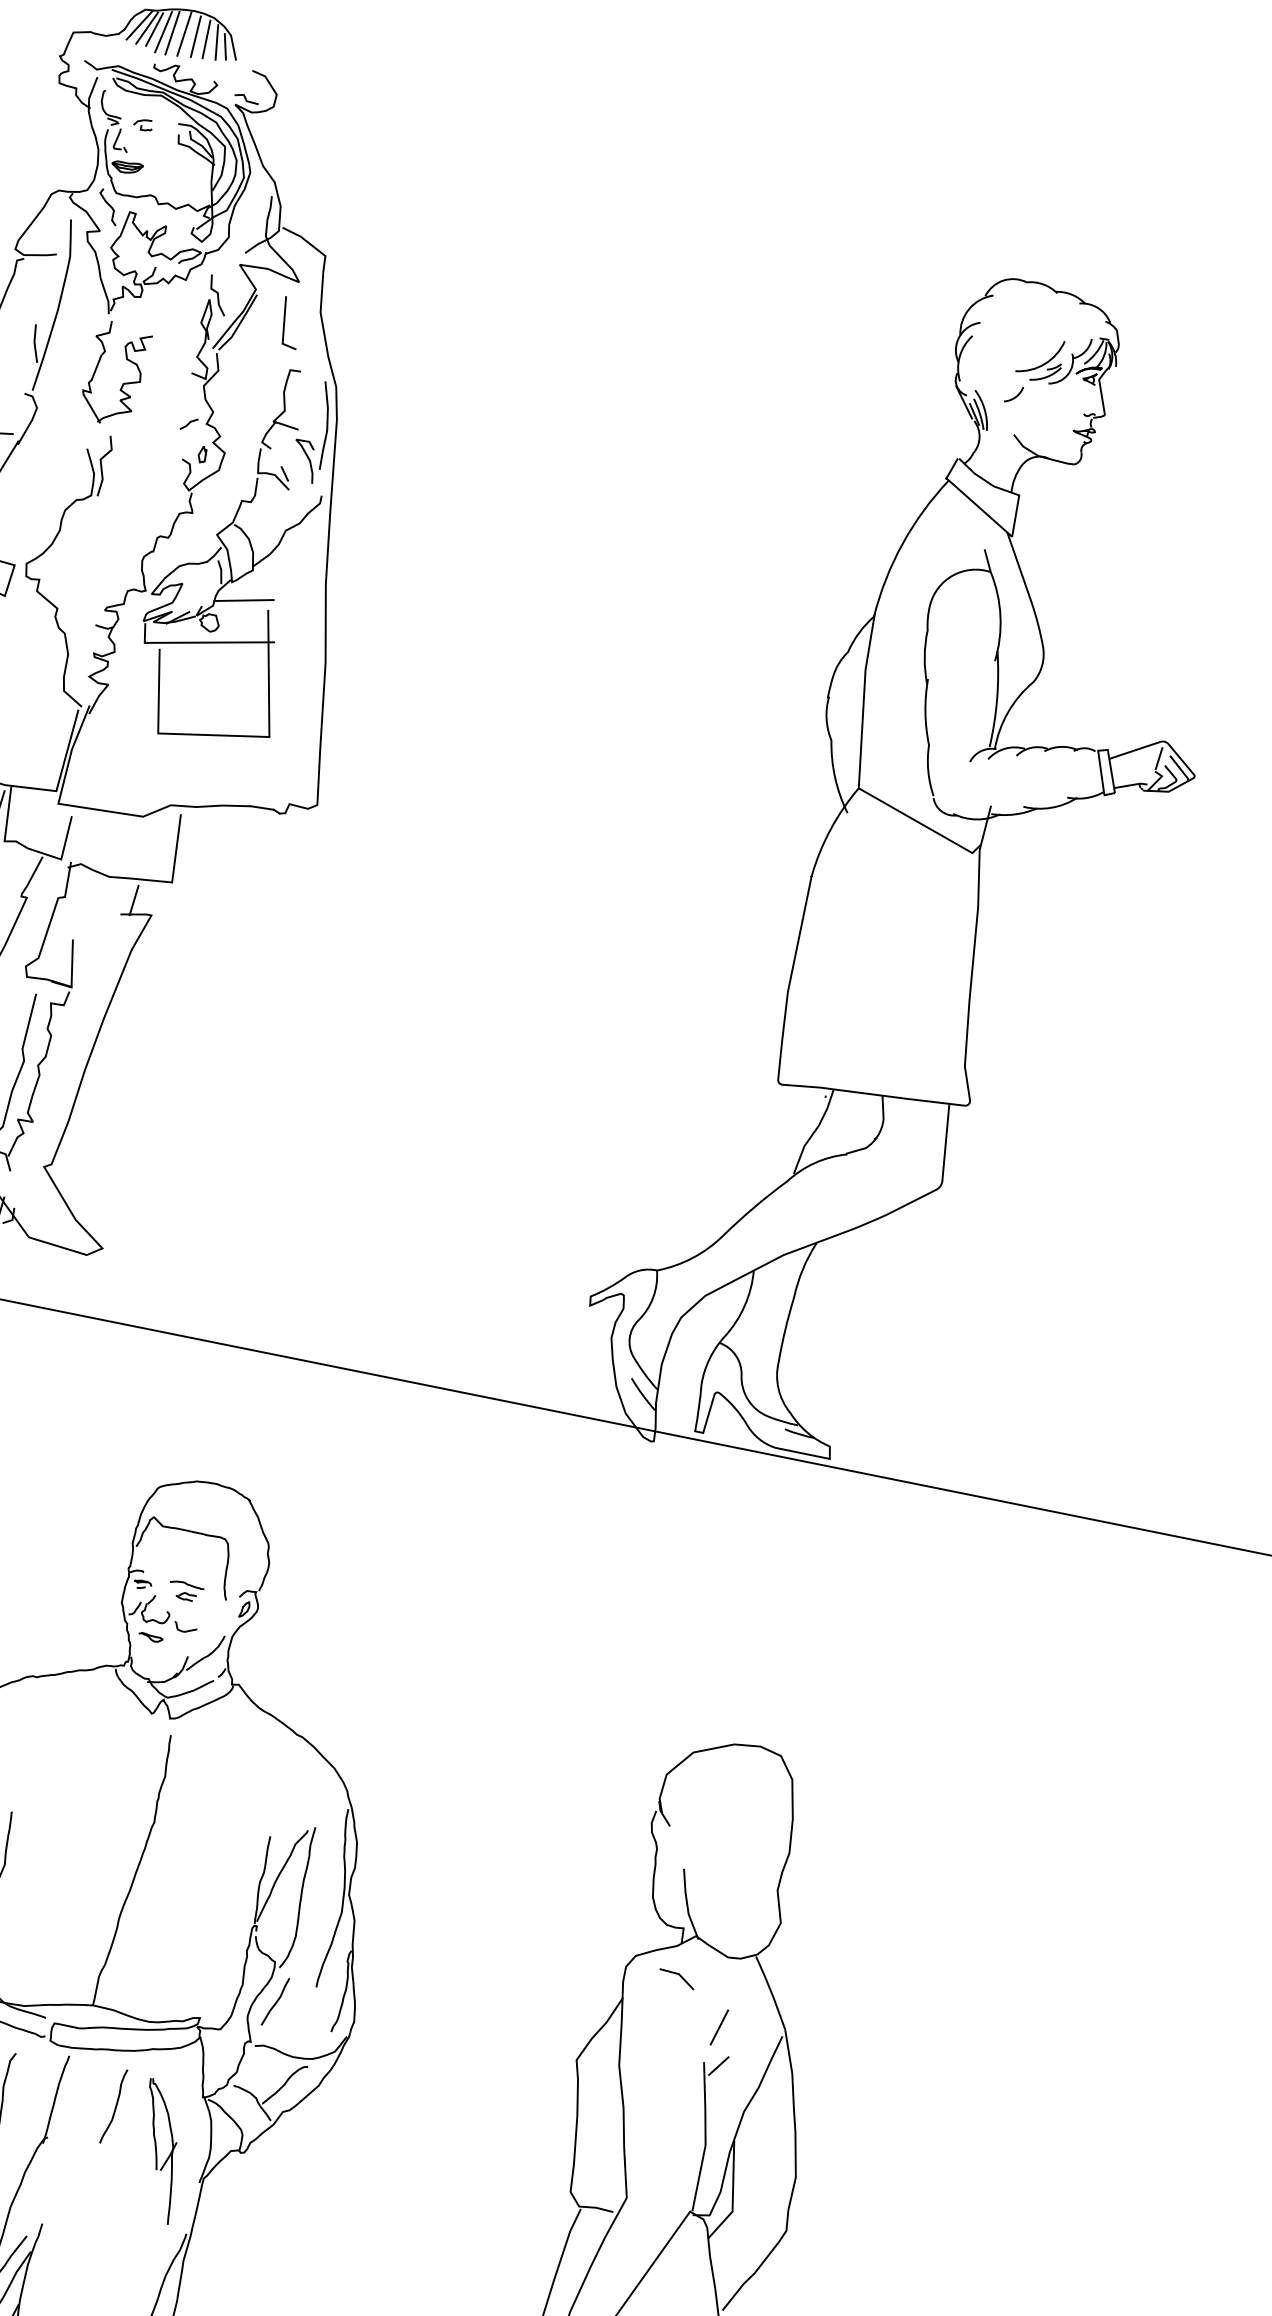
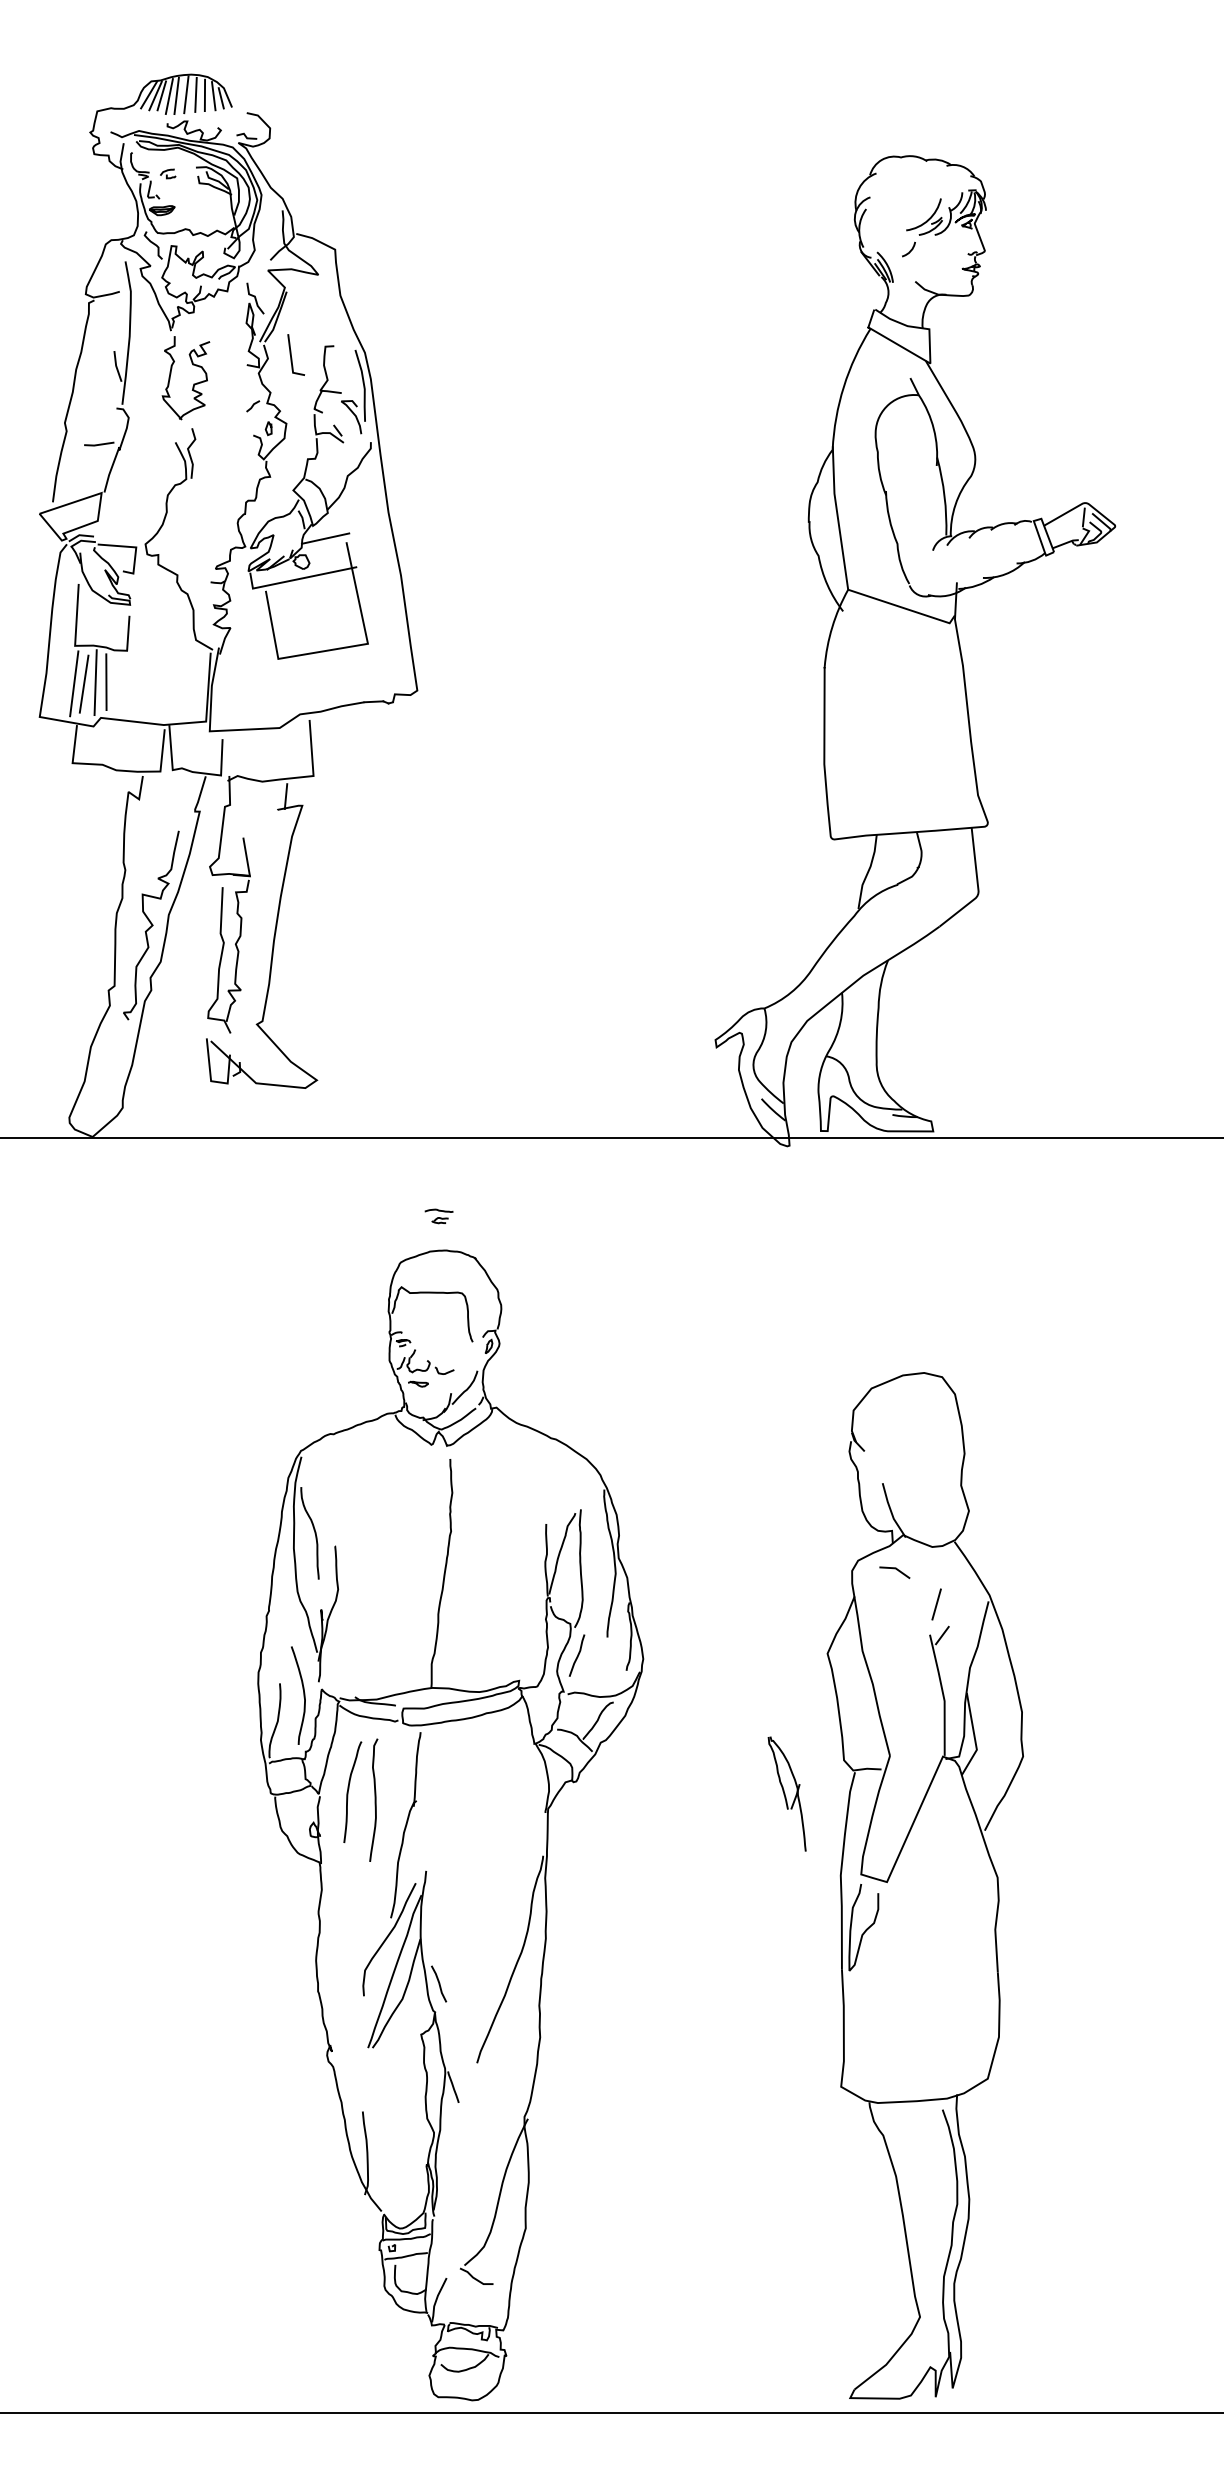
line: (285, 321) -> (291, 354), moved
part: (185, 1591) -> (438, 1216), moved
curve: (115, 2106) -> (465, 1765), removed
part: (158, 2150) -> (786, 1793), moved

